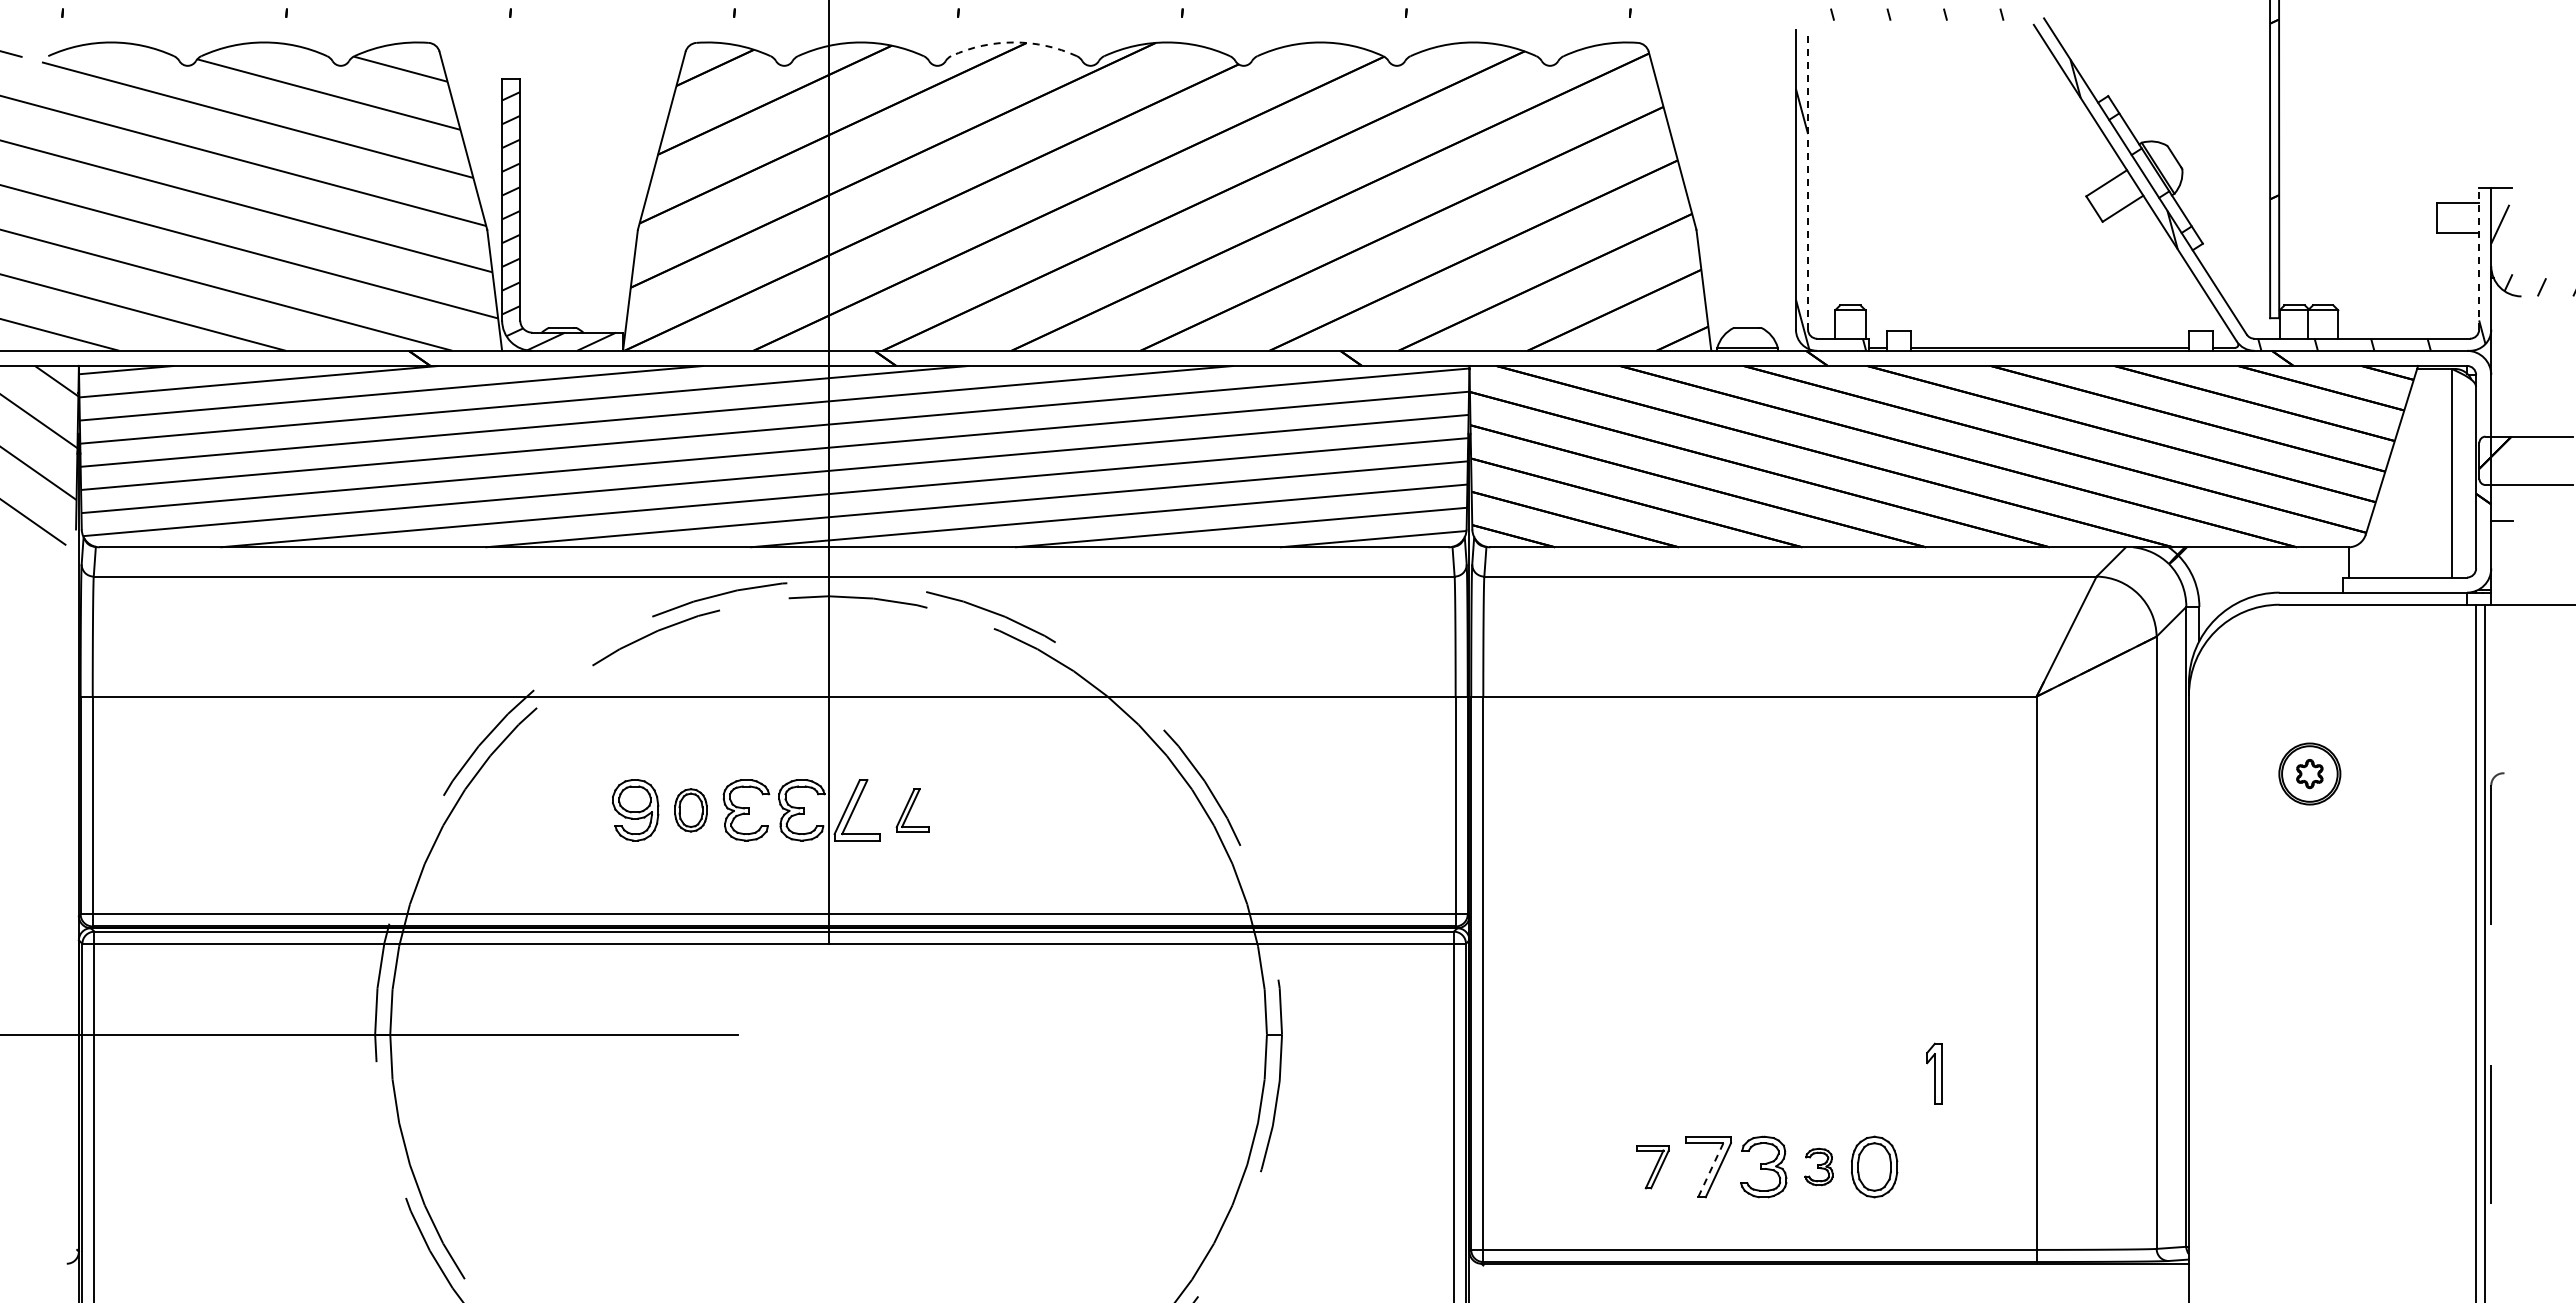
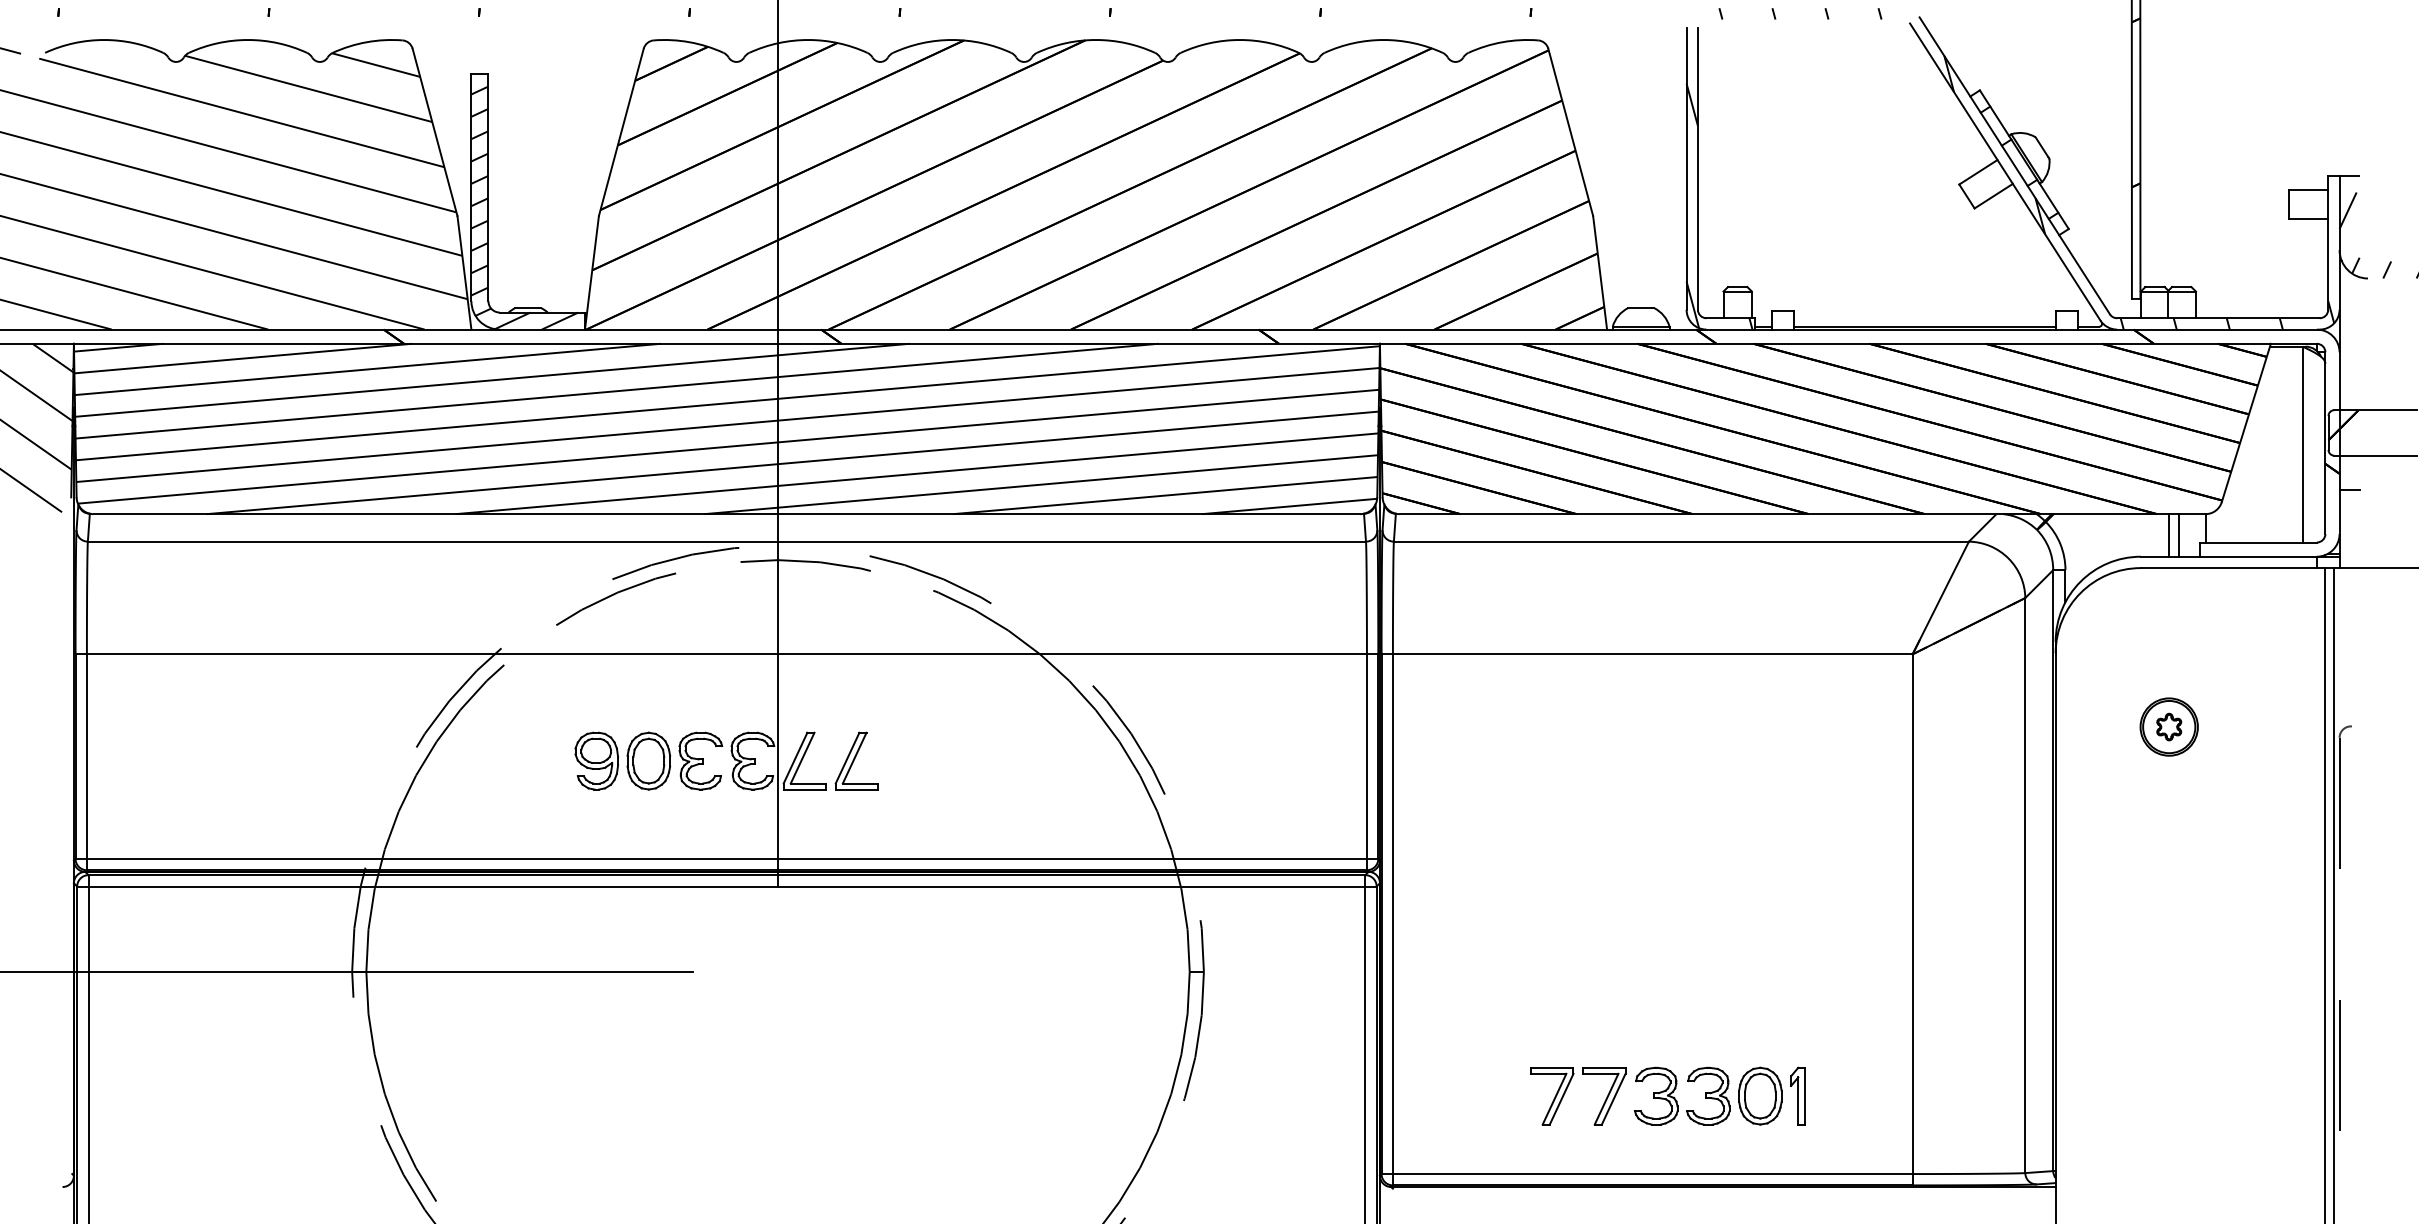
arc: (1014, 42) -> (952, 40), dashed -> solid
line: (1808, 179) -> (1698, 168), dashed -> solid
line: (2479, 258) -> (2328, 242), dashed -> solid
line: (2309, 569) -> (2168, 534), added
line: (2320, 569) -> (2179, 534), added
part: (690, 810) -> (648, 761), size x1.43
part: (912, 810) -> (856, 761), size x1.43
part: (1934, 1073) -> (1797, 1095), moved
part: (1818, 1166) -> (1707, 1095), size x1.67
part: (1652, 1167) -> (1551, 1096), size x1.43
line: (1710, 1170) -> (1606, 1099), dashed -> solid

